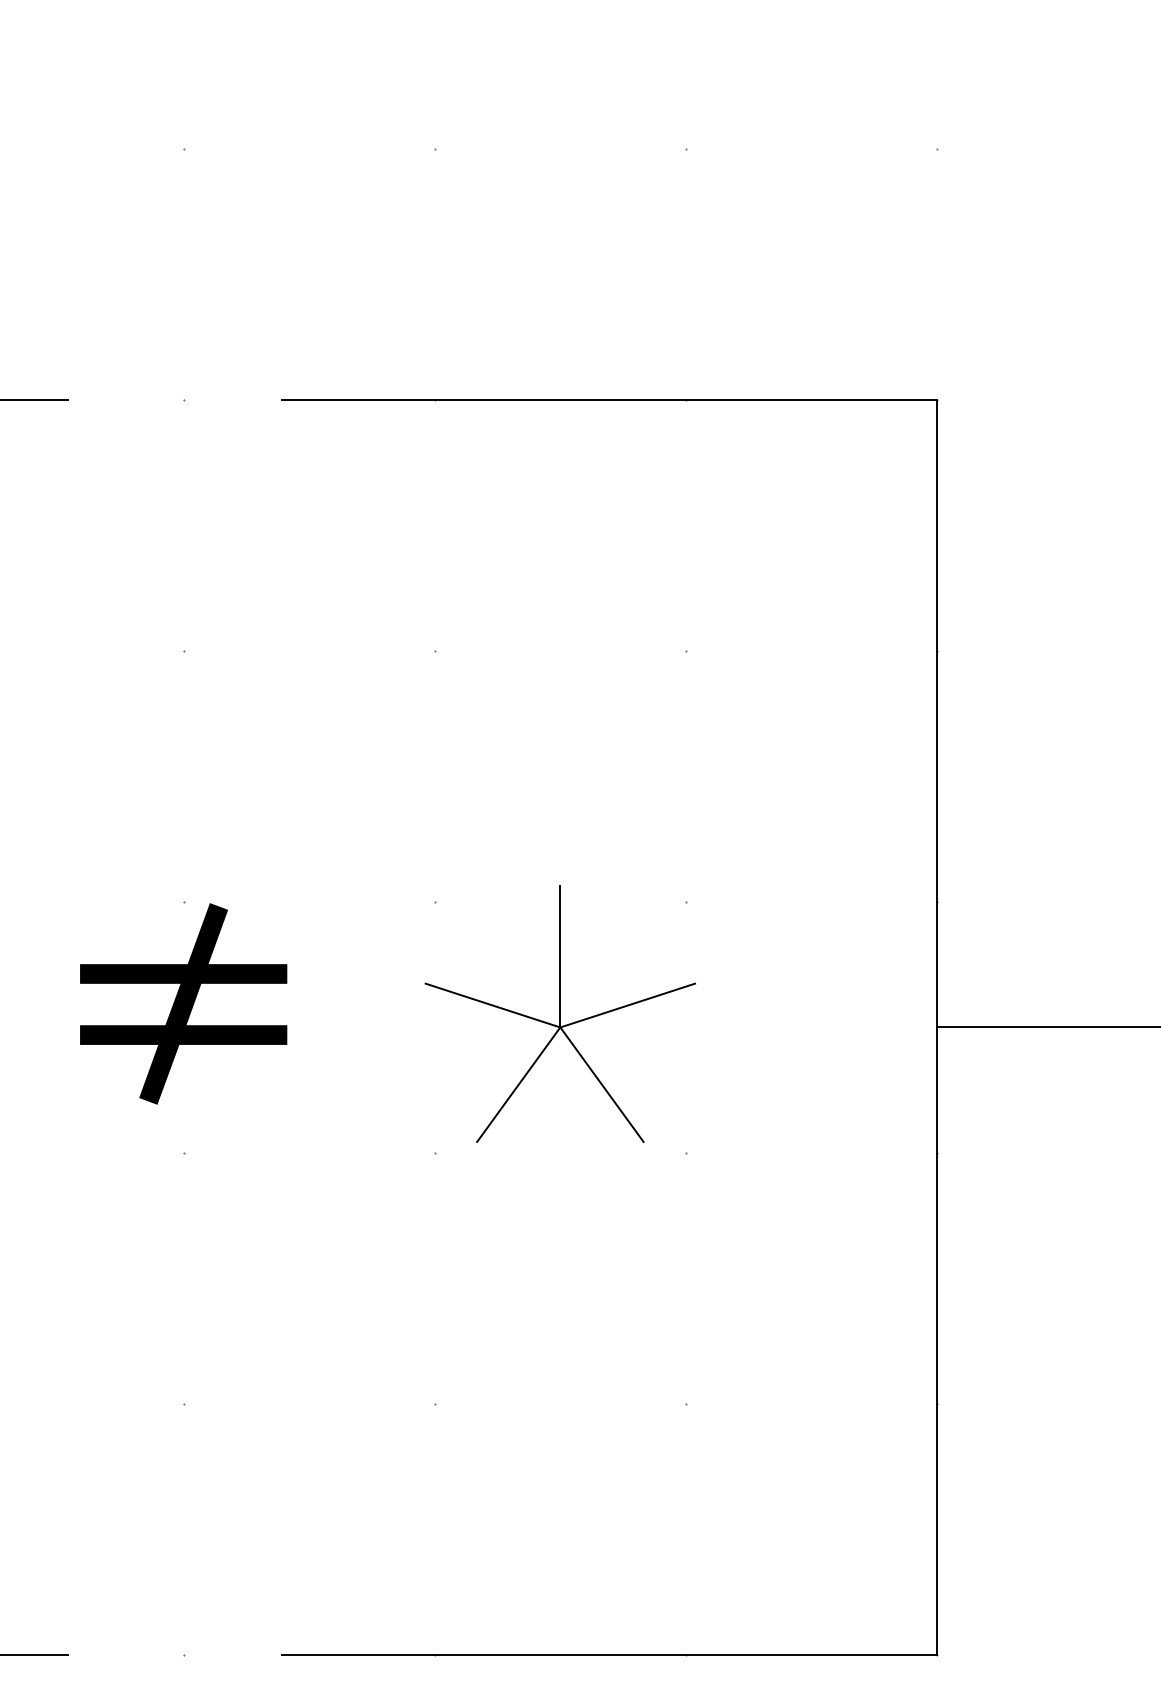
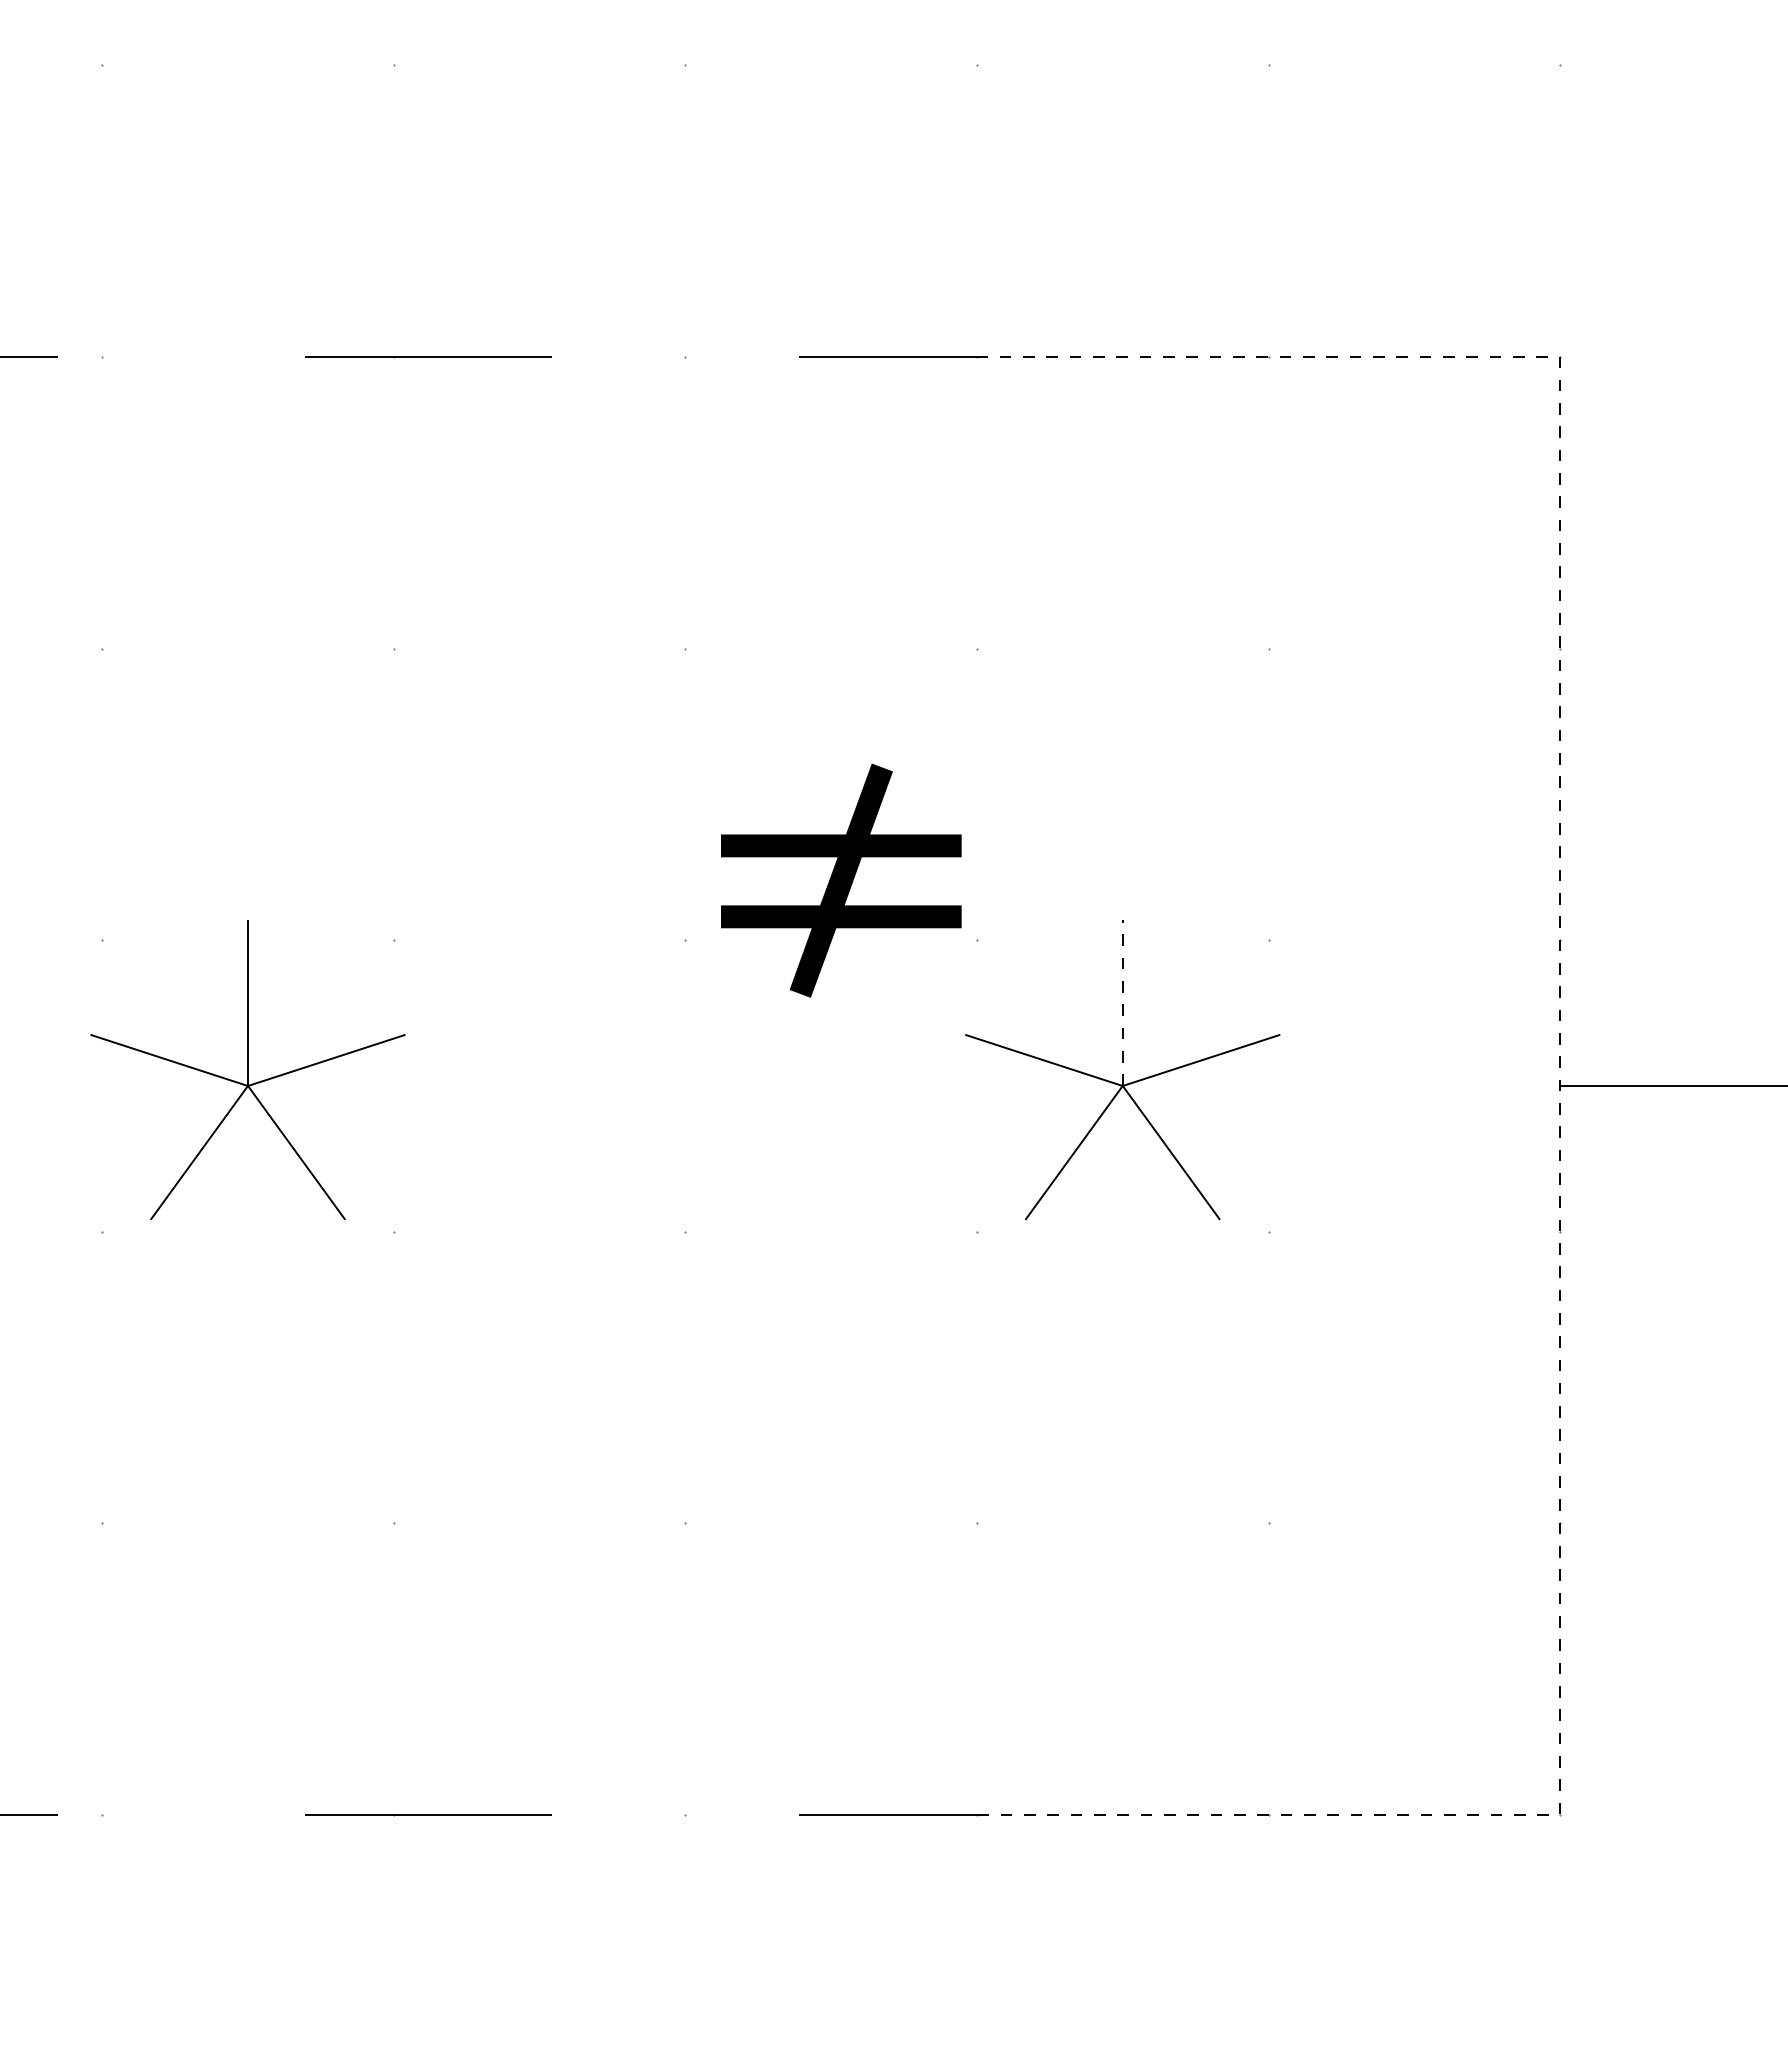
line: (560, 956) -> (1122, 1003), solid -> dashed
text: (183, 1003) -> (841, 880), moved
line: (937, 1027) -> (1560, 1085), solid -> dashed

